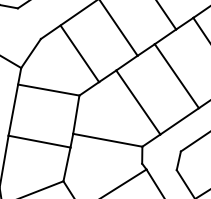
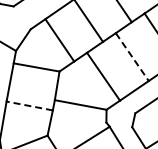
line: (177, 76) -> (132, 57), solid -> dashed
line: (39, 140) -> (29, 105), solid -> dashed

